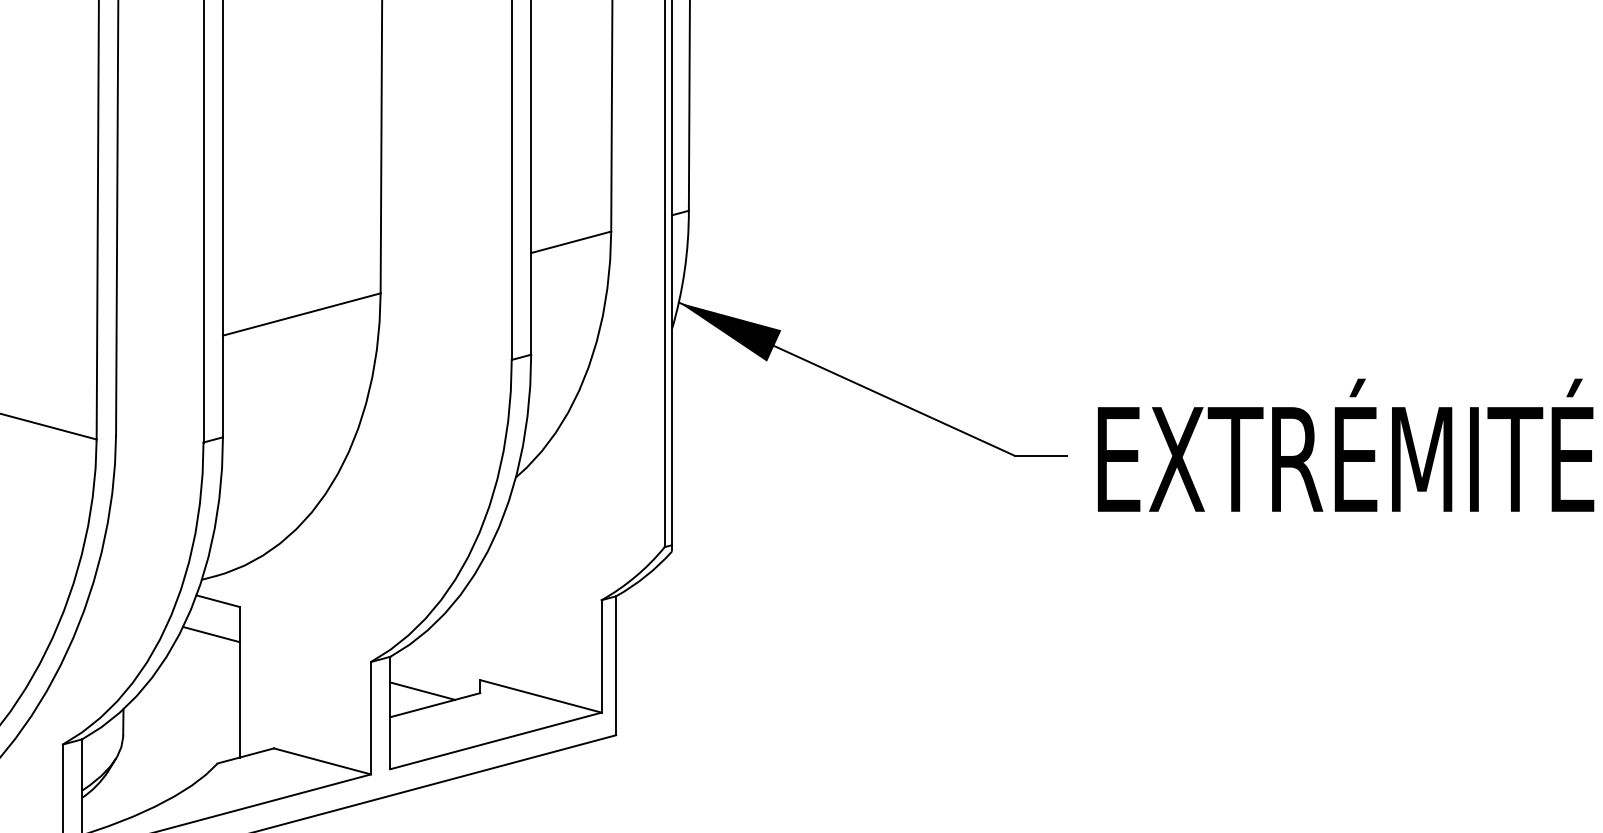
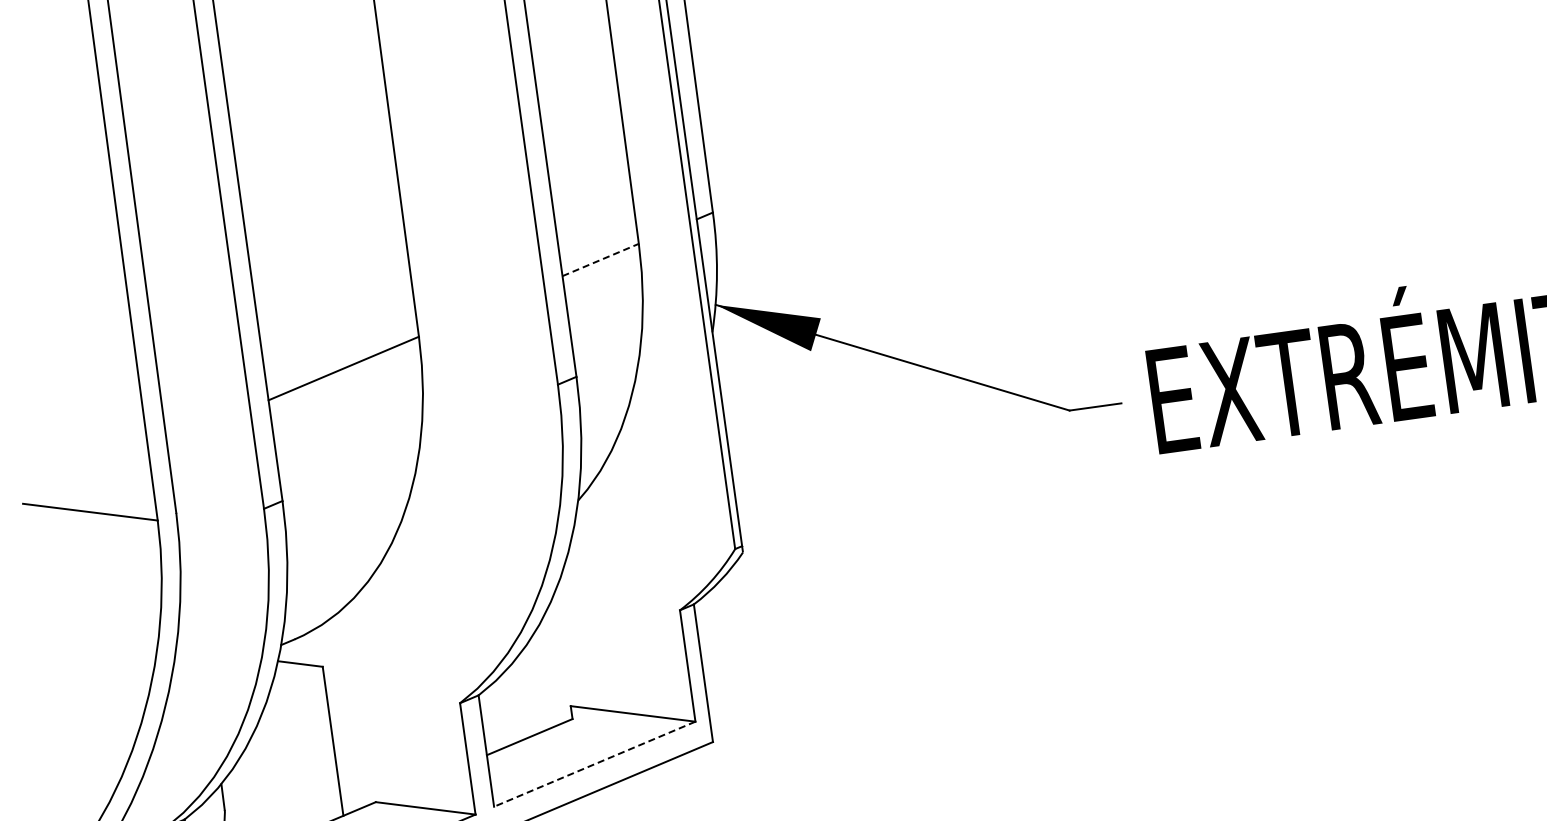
line: (571, 242) -> (601, 260), solid -> dashed
line: (211, 634) -> (298, 697), removed
line: (422, 690) -> (514, 724), removed
line: (495, 741) -> (594, 764), solid -> dashed

